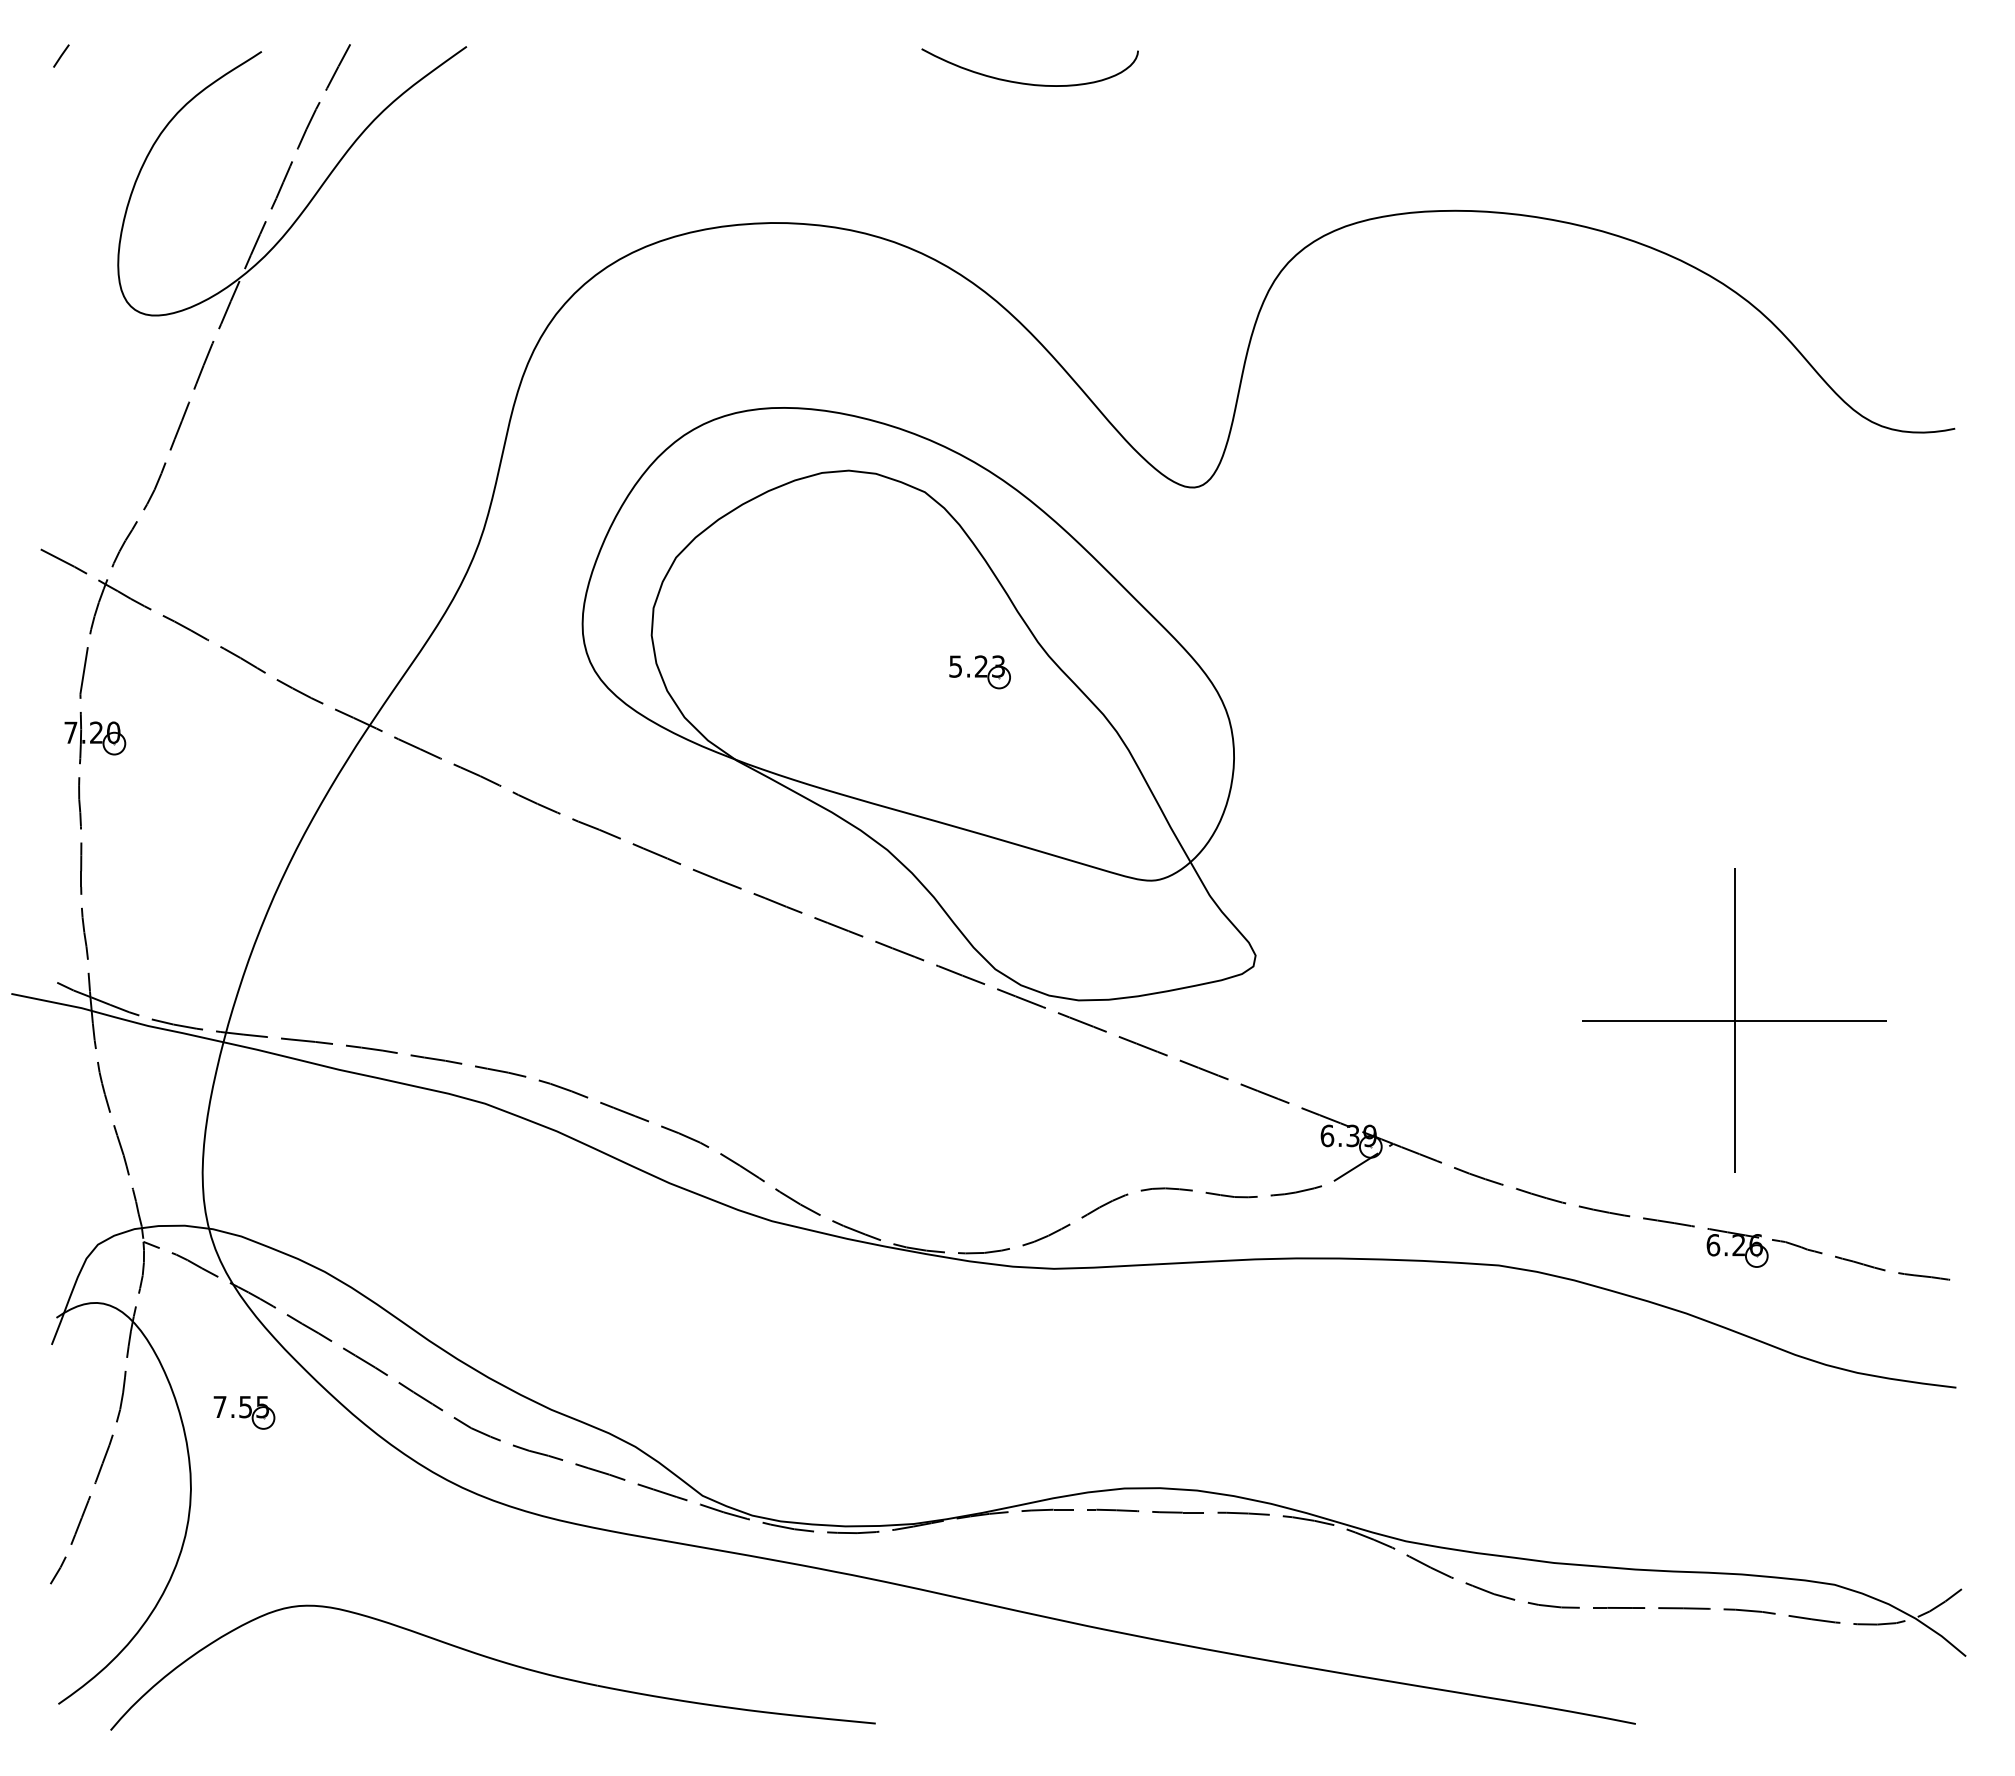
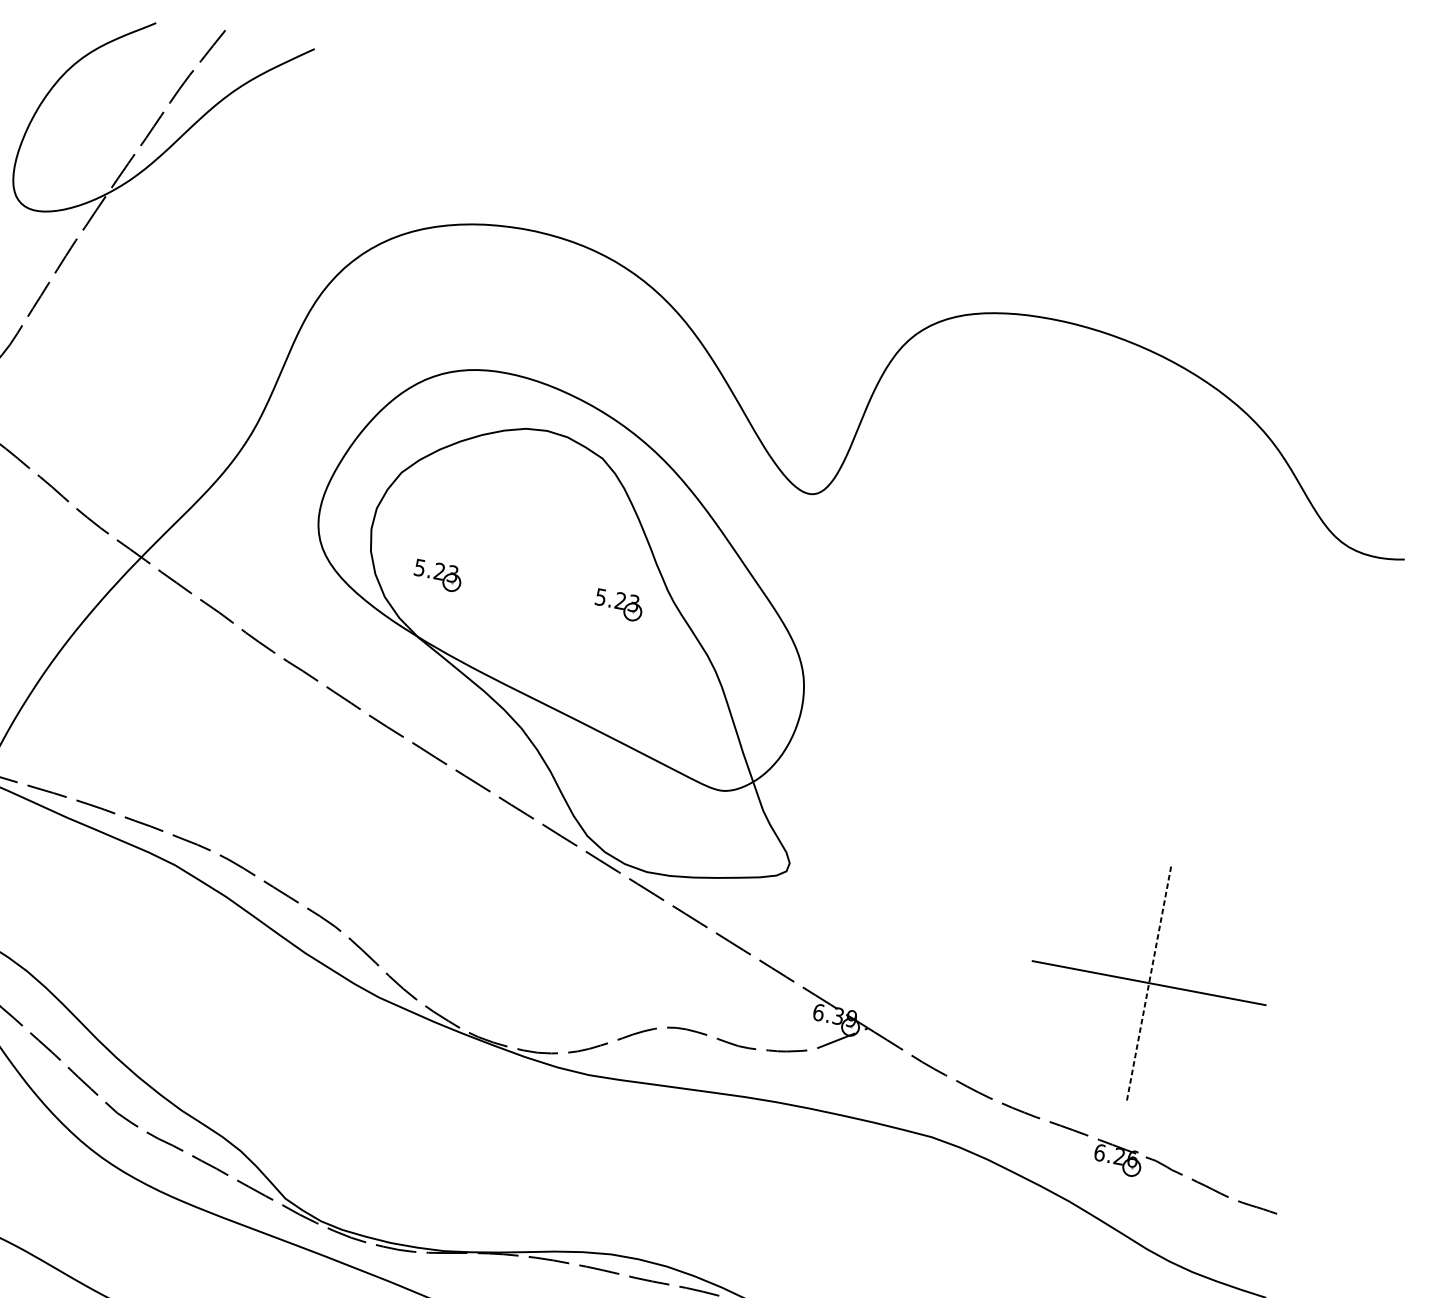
curve: (1024, 82) -> (738, 157), removed
part: (745, 678) -> (437, 575), added
line: (1734, 1020) -> (1148, 982), solid -> dashed

